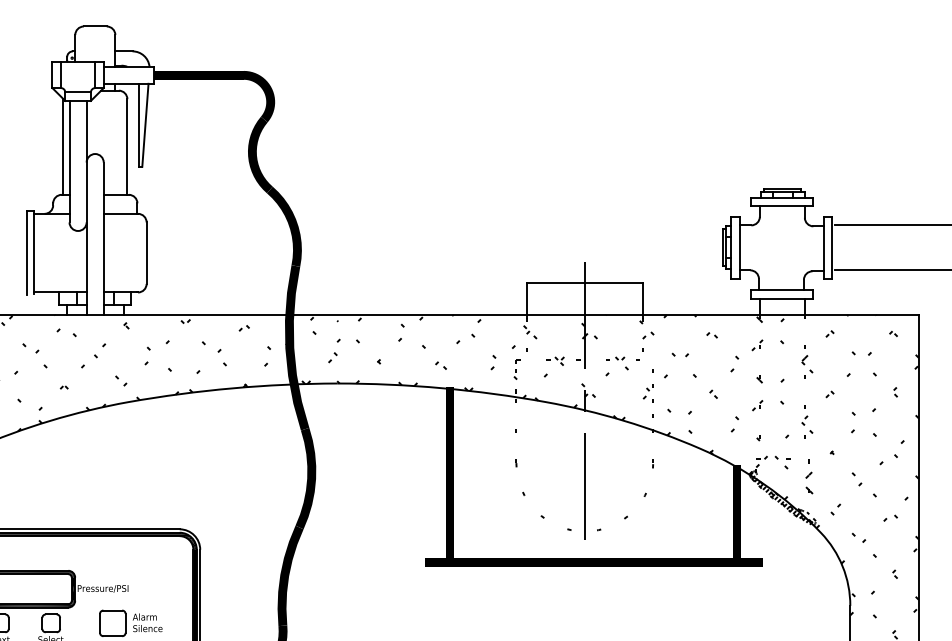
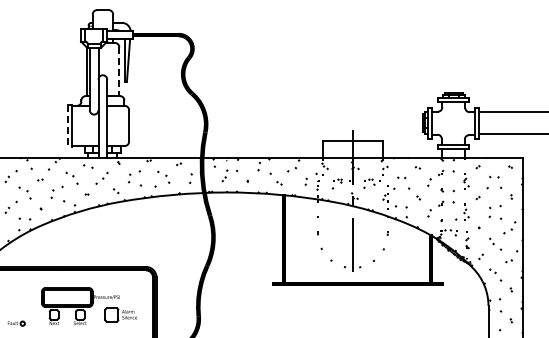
line: (127, 148) -> (119, 72), solid -> dashed
line: (25, 254) -> (67, 126), solid -> dashed

